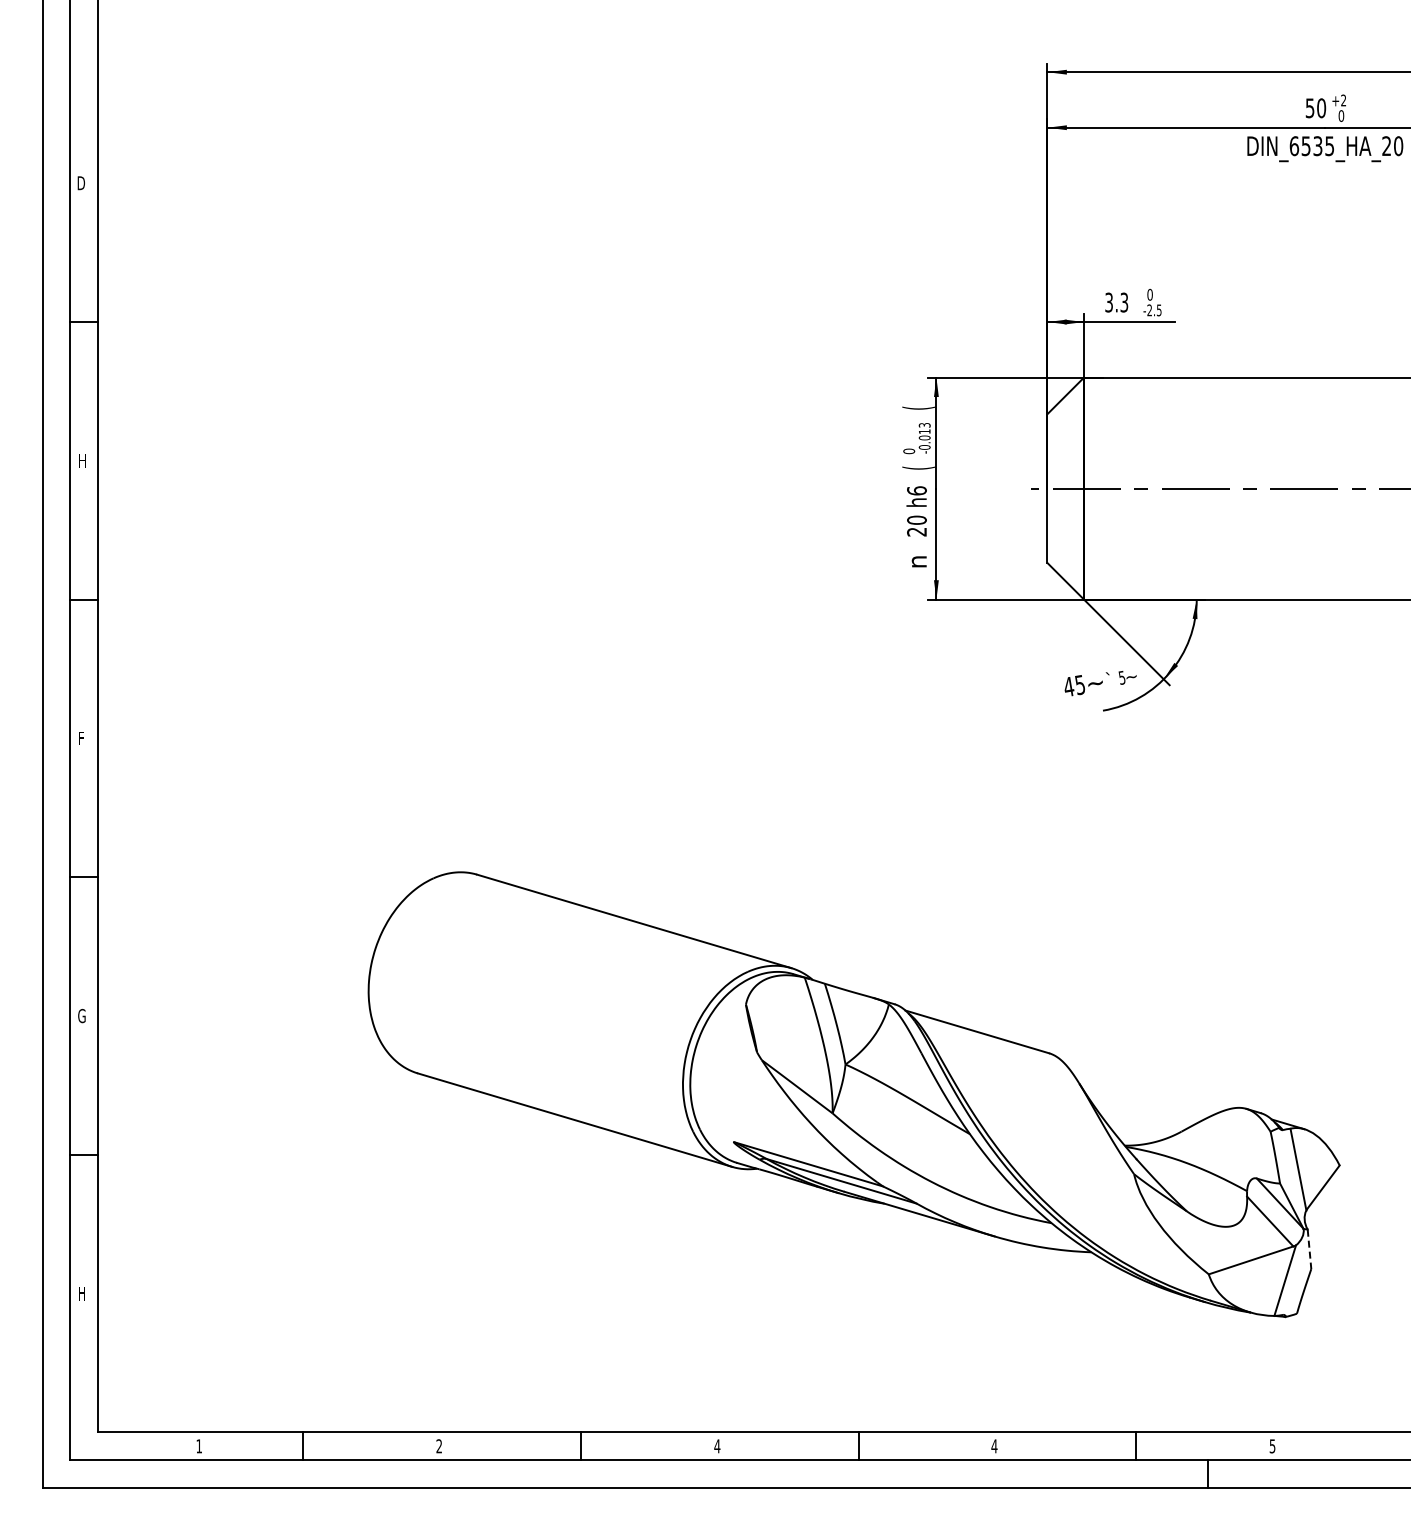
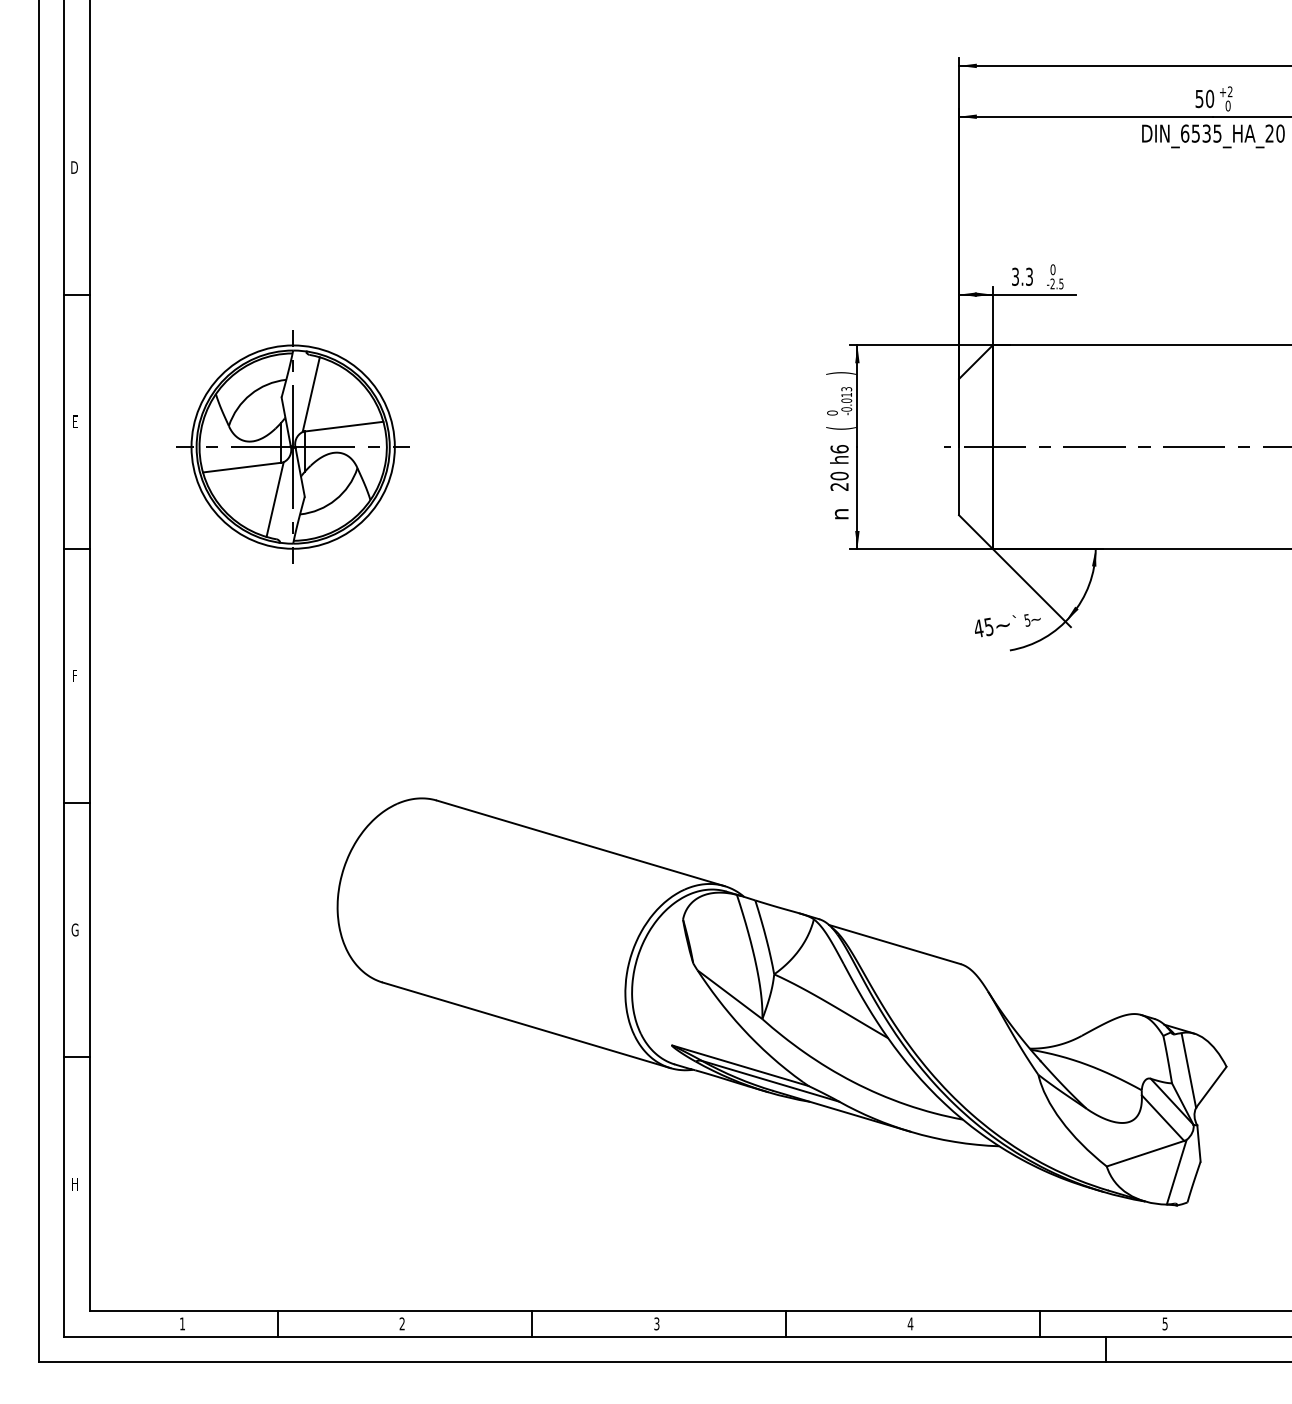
text: (918, 407) -> (841, 372), ( -> )
text: (82, 460) -> (75, 421), H -> E
part: (319, 488) -> (292, 447), added
line: (1309, 1249) -> (1198, 1143), dashed -> solid
text: (717, 1446) -> (656, 1324), 4 -> 3

